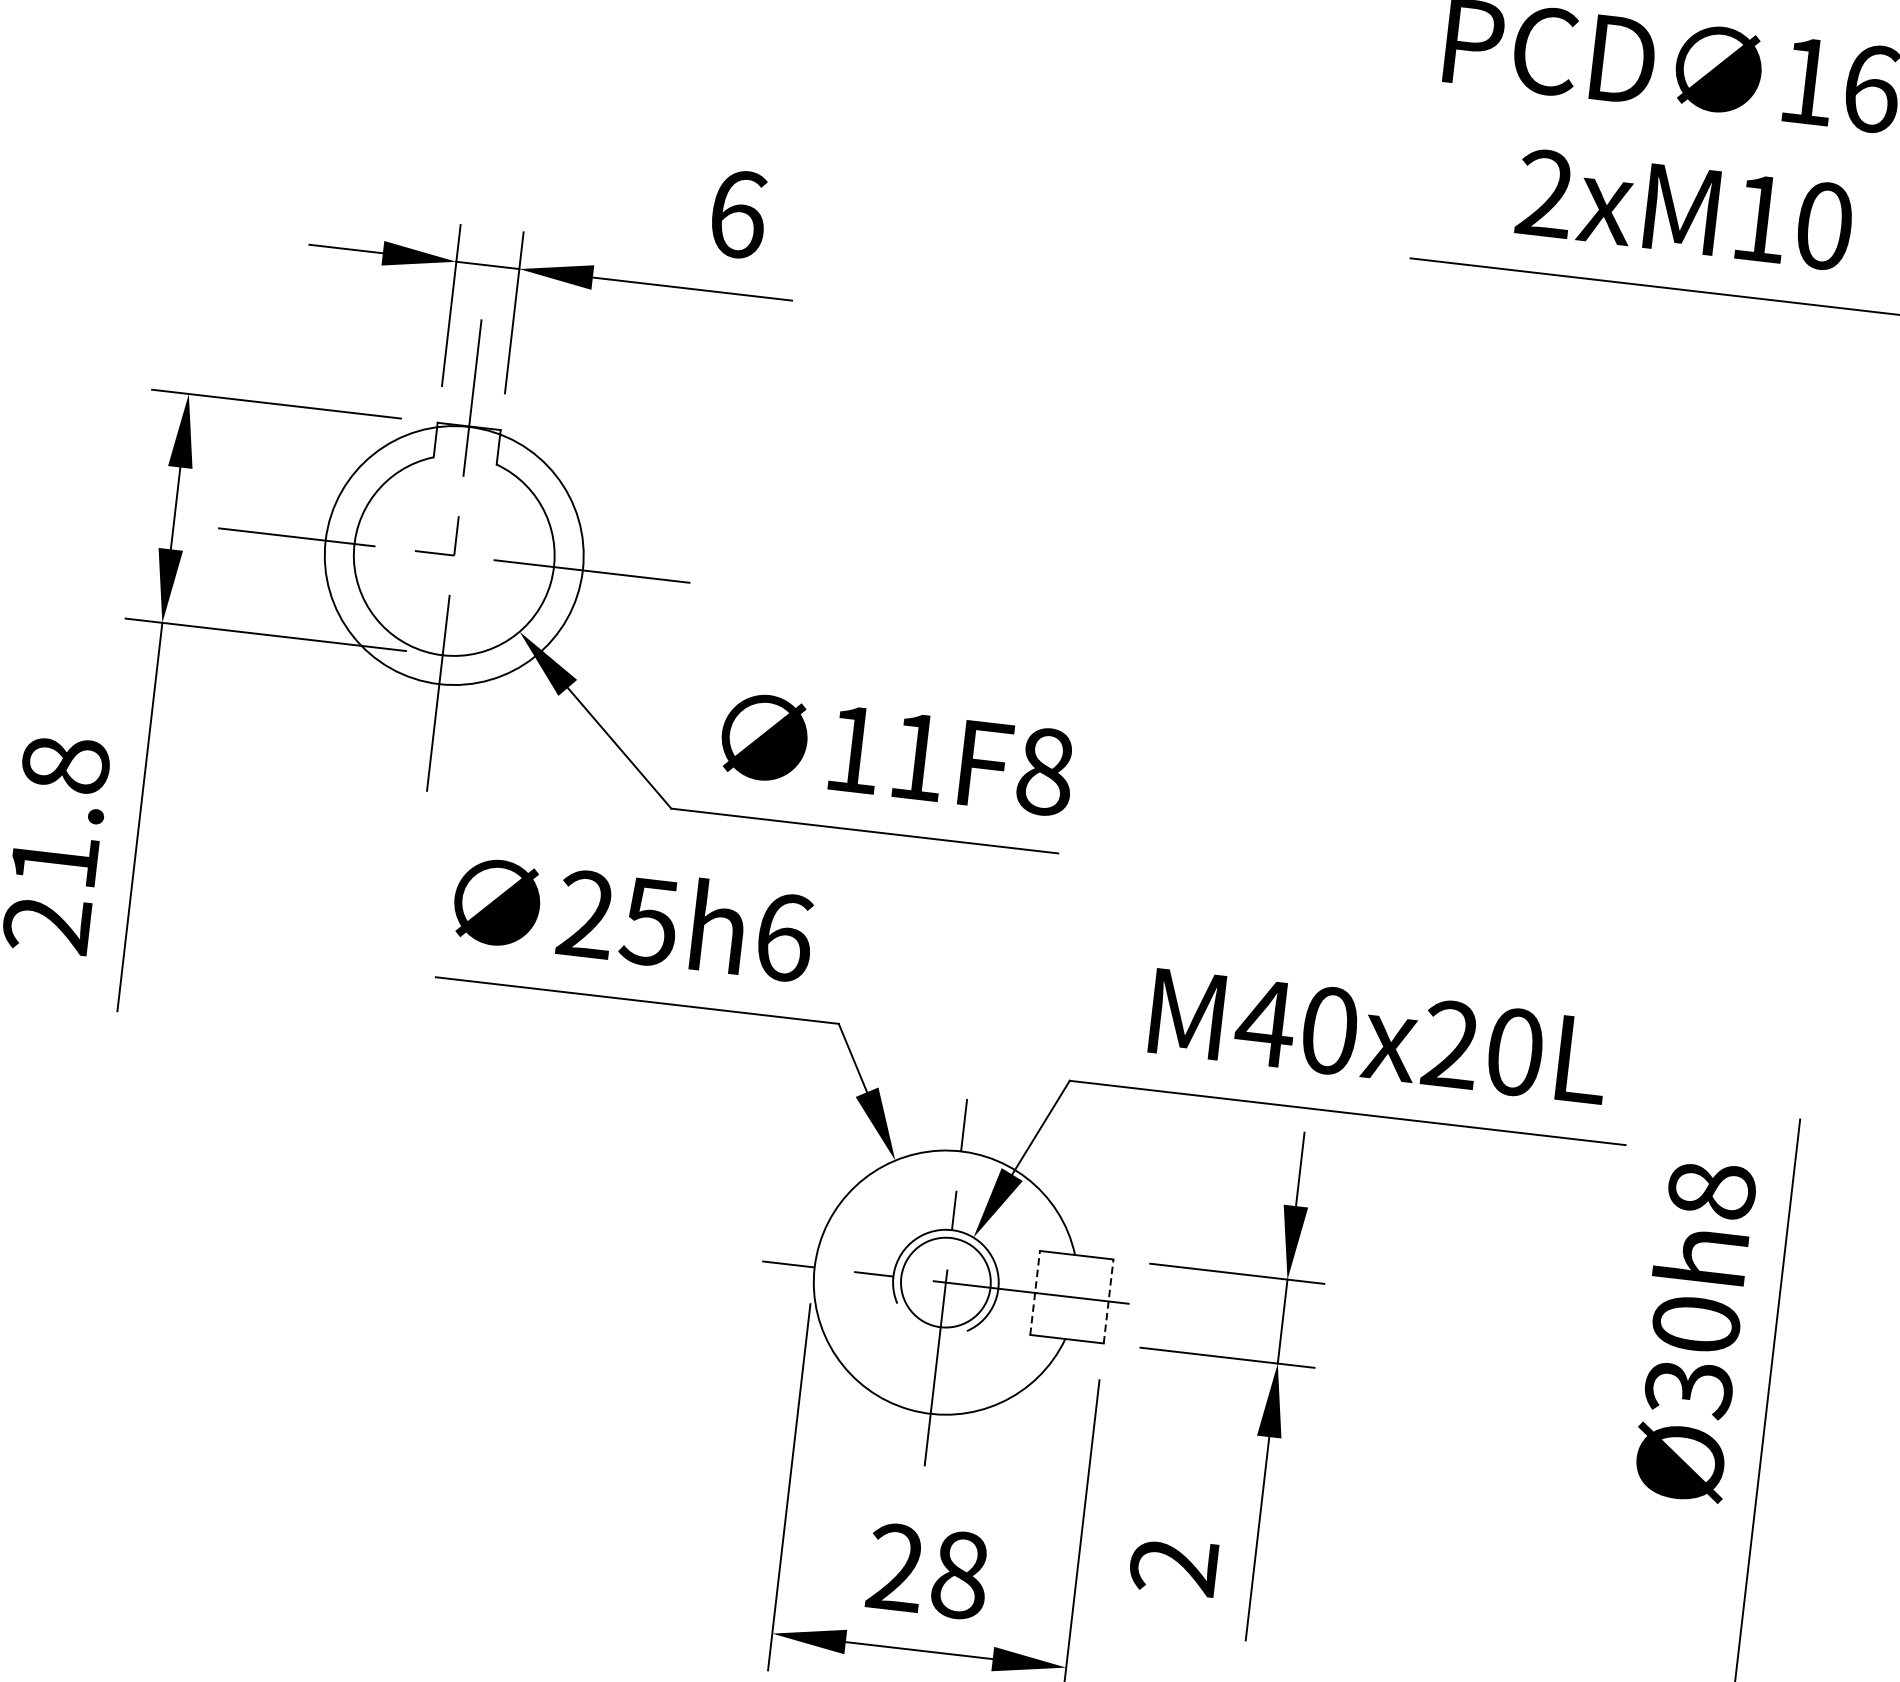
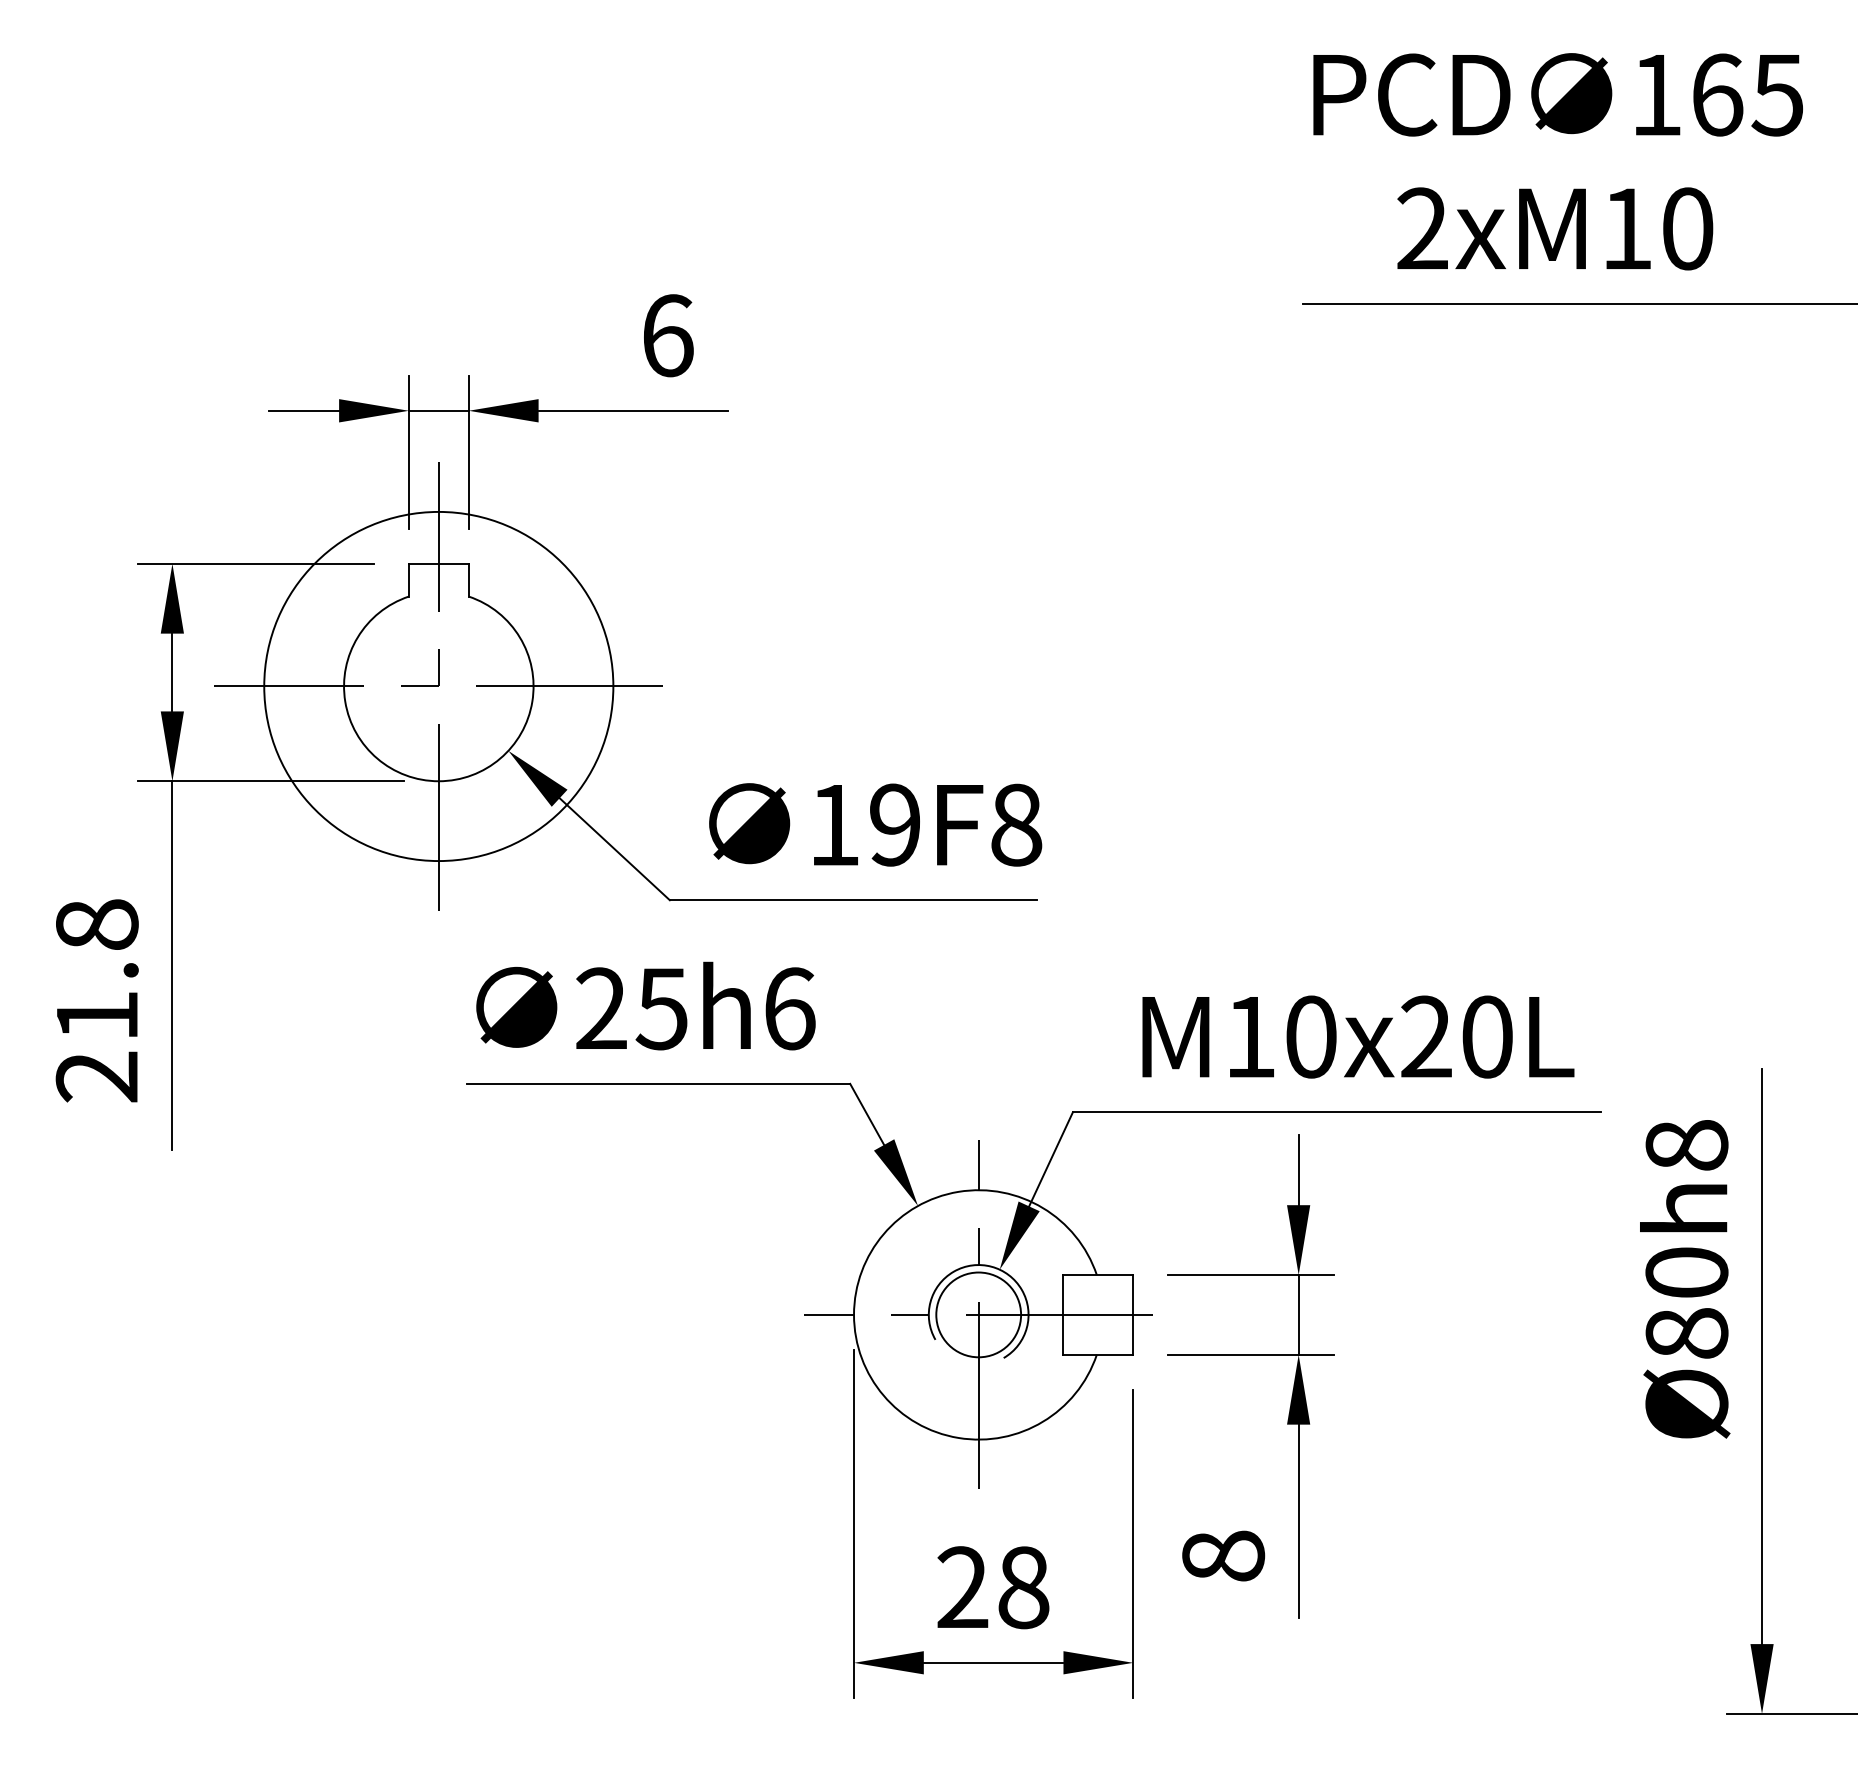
circle: (453, 555) -> (438, 686), size x1.43
text: (917, 756) -> (894, 824), 11F8 -> 19F8
text: (1264, 1023) -> (1249, 1037), M40x20L -> M10x20L
line: (1035, 1292) -> (1063, 1314), dashed -> solid
line: (1108, 1301) -> (1133, 1314), dashed -> solid
text: (1688, 1389) -> (1686, 1334), Ø30h8 -> Ø80h8
text: (1174, 1565) -> (1223, 1555), 2 -> 8

